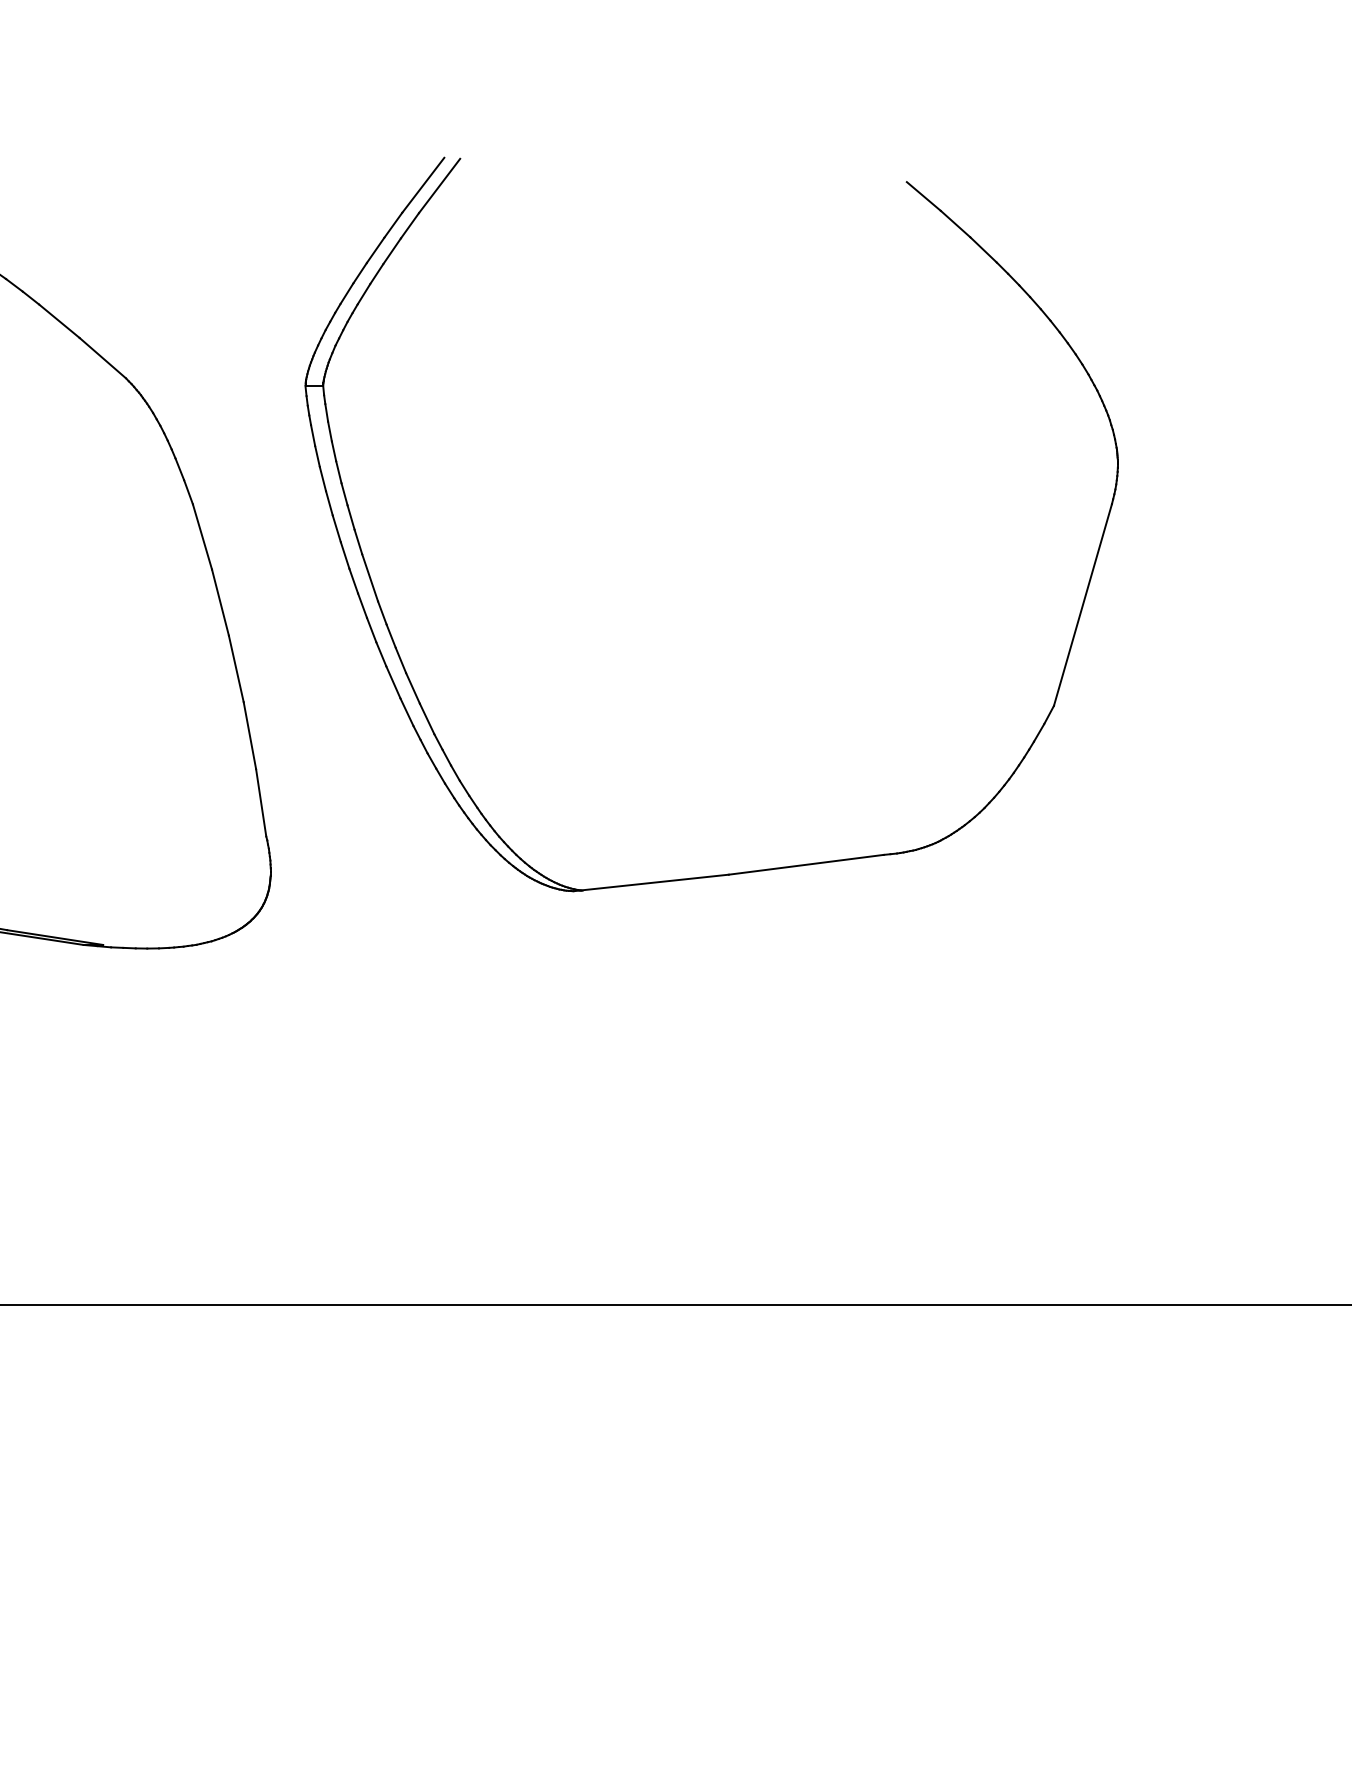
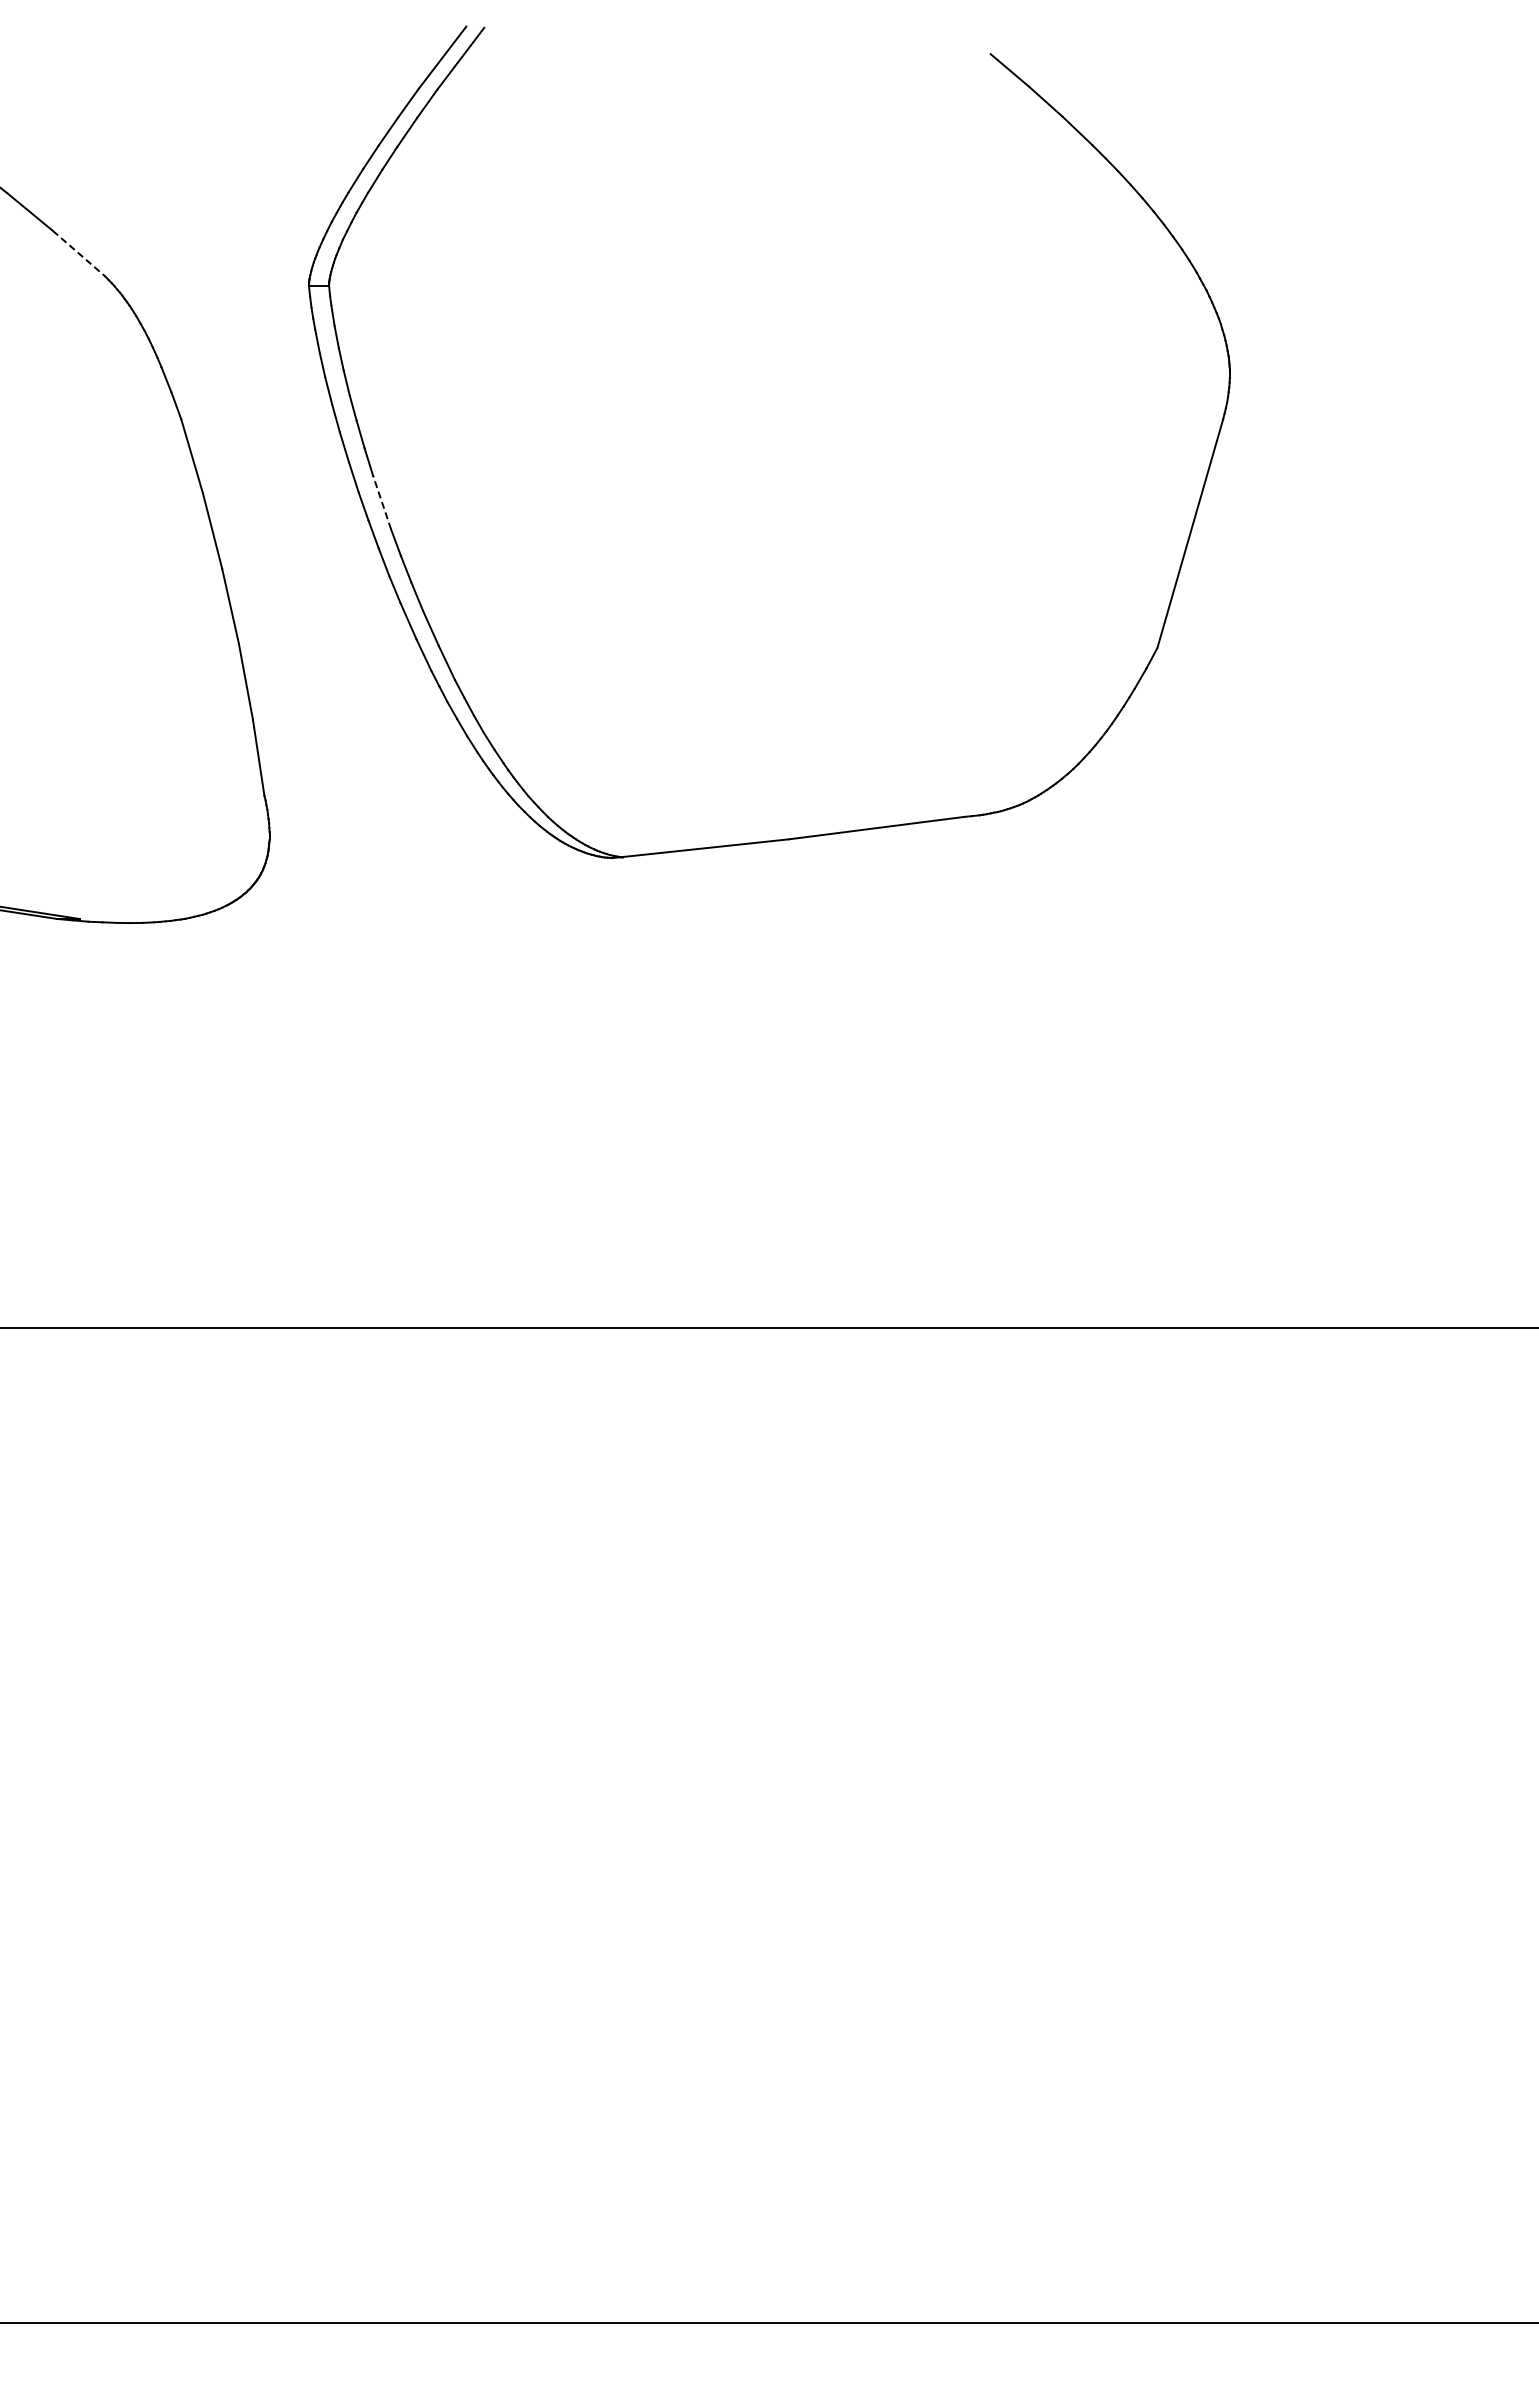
line: (103, 357) -> (79, 253), solid -> dashed
line: (370, 577) -> (382, 502), solid -> dashed

